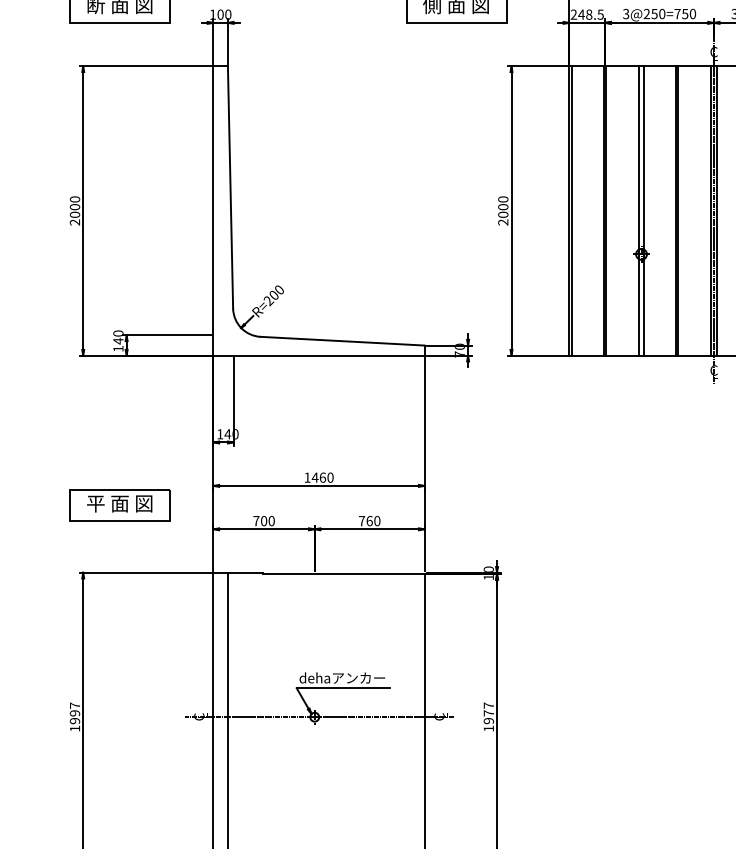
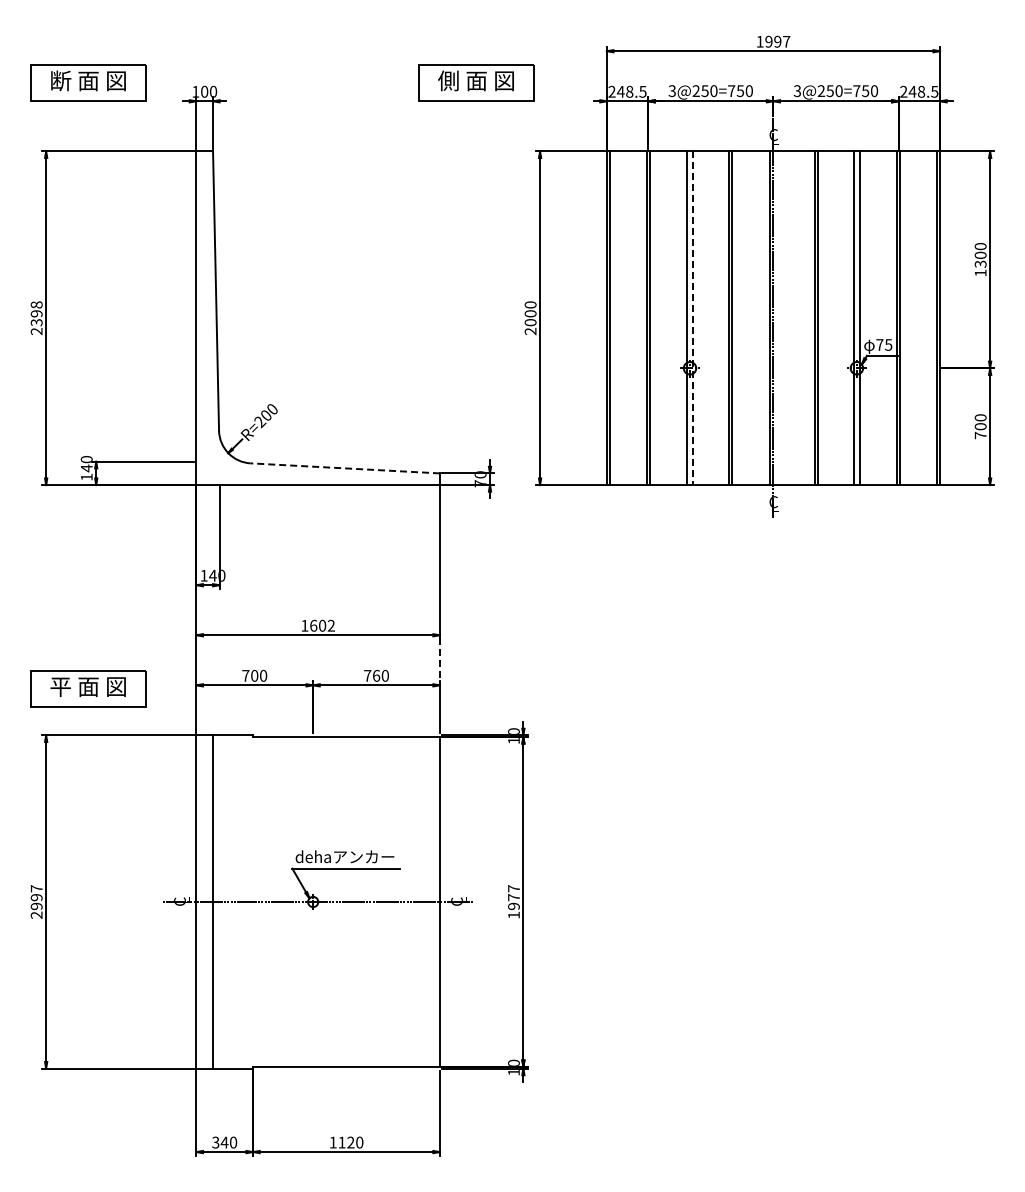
text: (74, 206) -> (36, 313), 2000 -> 2398
line: (644, 211) -> (693, 318), solid -> dashed
line: (716, 211) -> (776, 318), removed
line: (342, 341) -> (345, 468), solid -> dashed
text: (321, 477) -> (321, 625), 1460 -> 1602
part: (119, 505) -> (88, 688), moved
line: (424, 507) -> (439, 660), solid -> dashed
text: (74, 728) -> (36, 914), 1997 -> 2997

